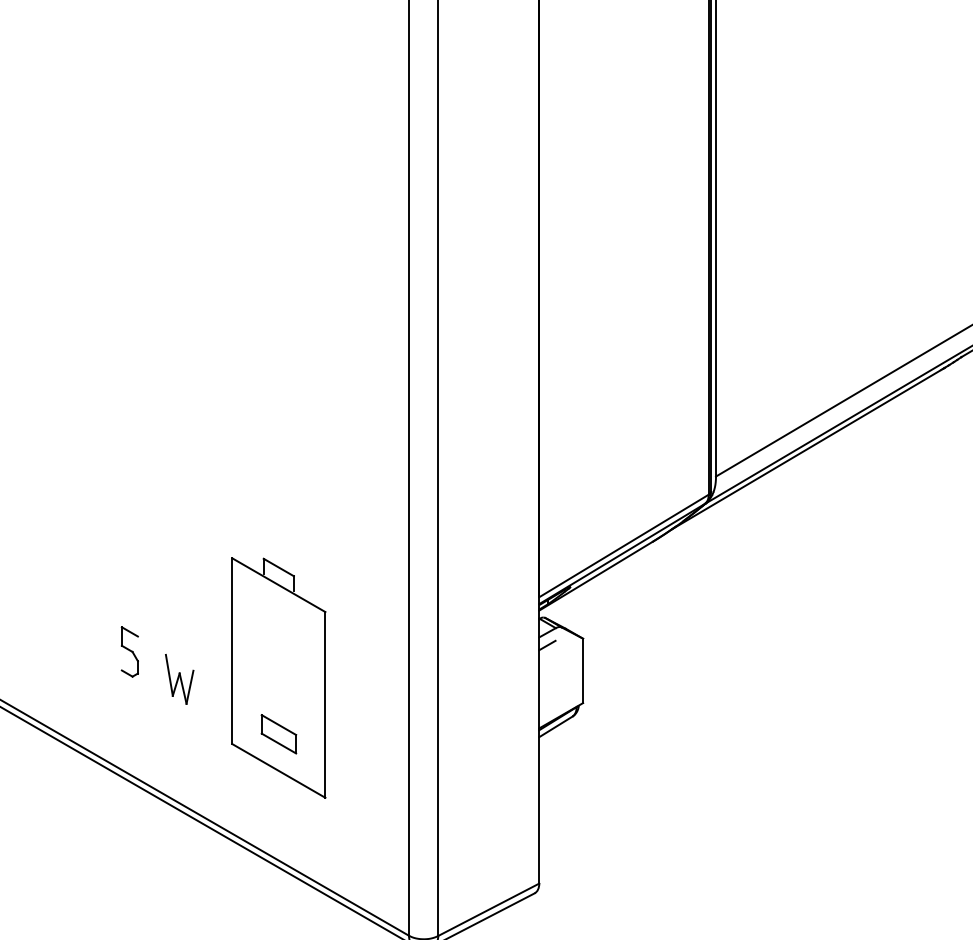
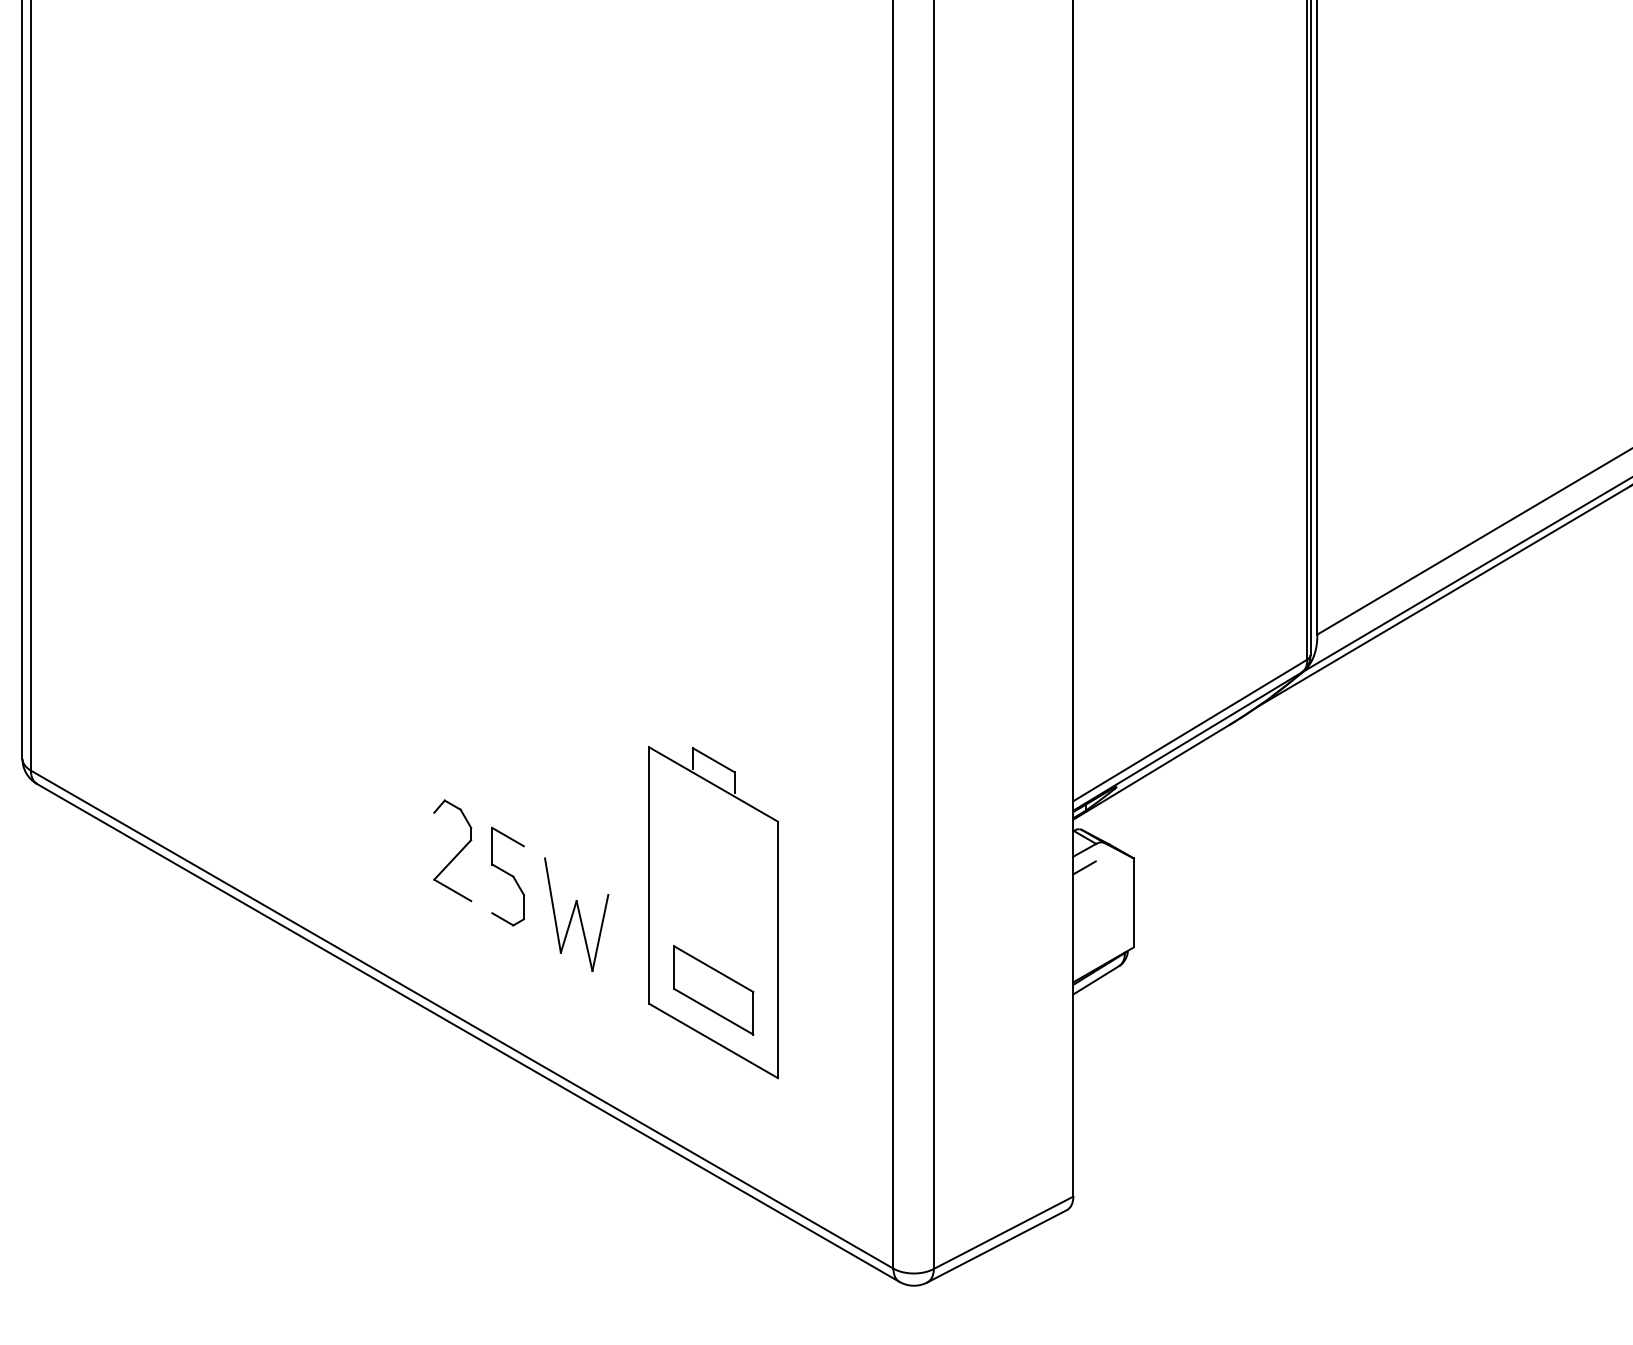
part: (89, 632) -> (452, 850), added
part: (129, 651) -> (507, 876), size x1.43
part: (179, 679) -> (576, 914), size x1.67
part: (278, 734) -> (713, 990), size x1.67

